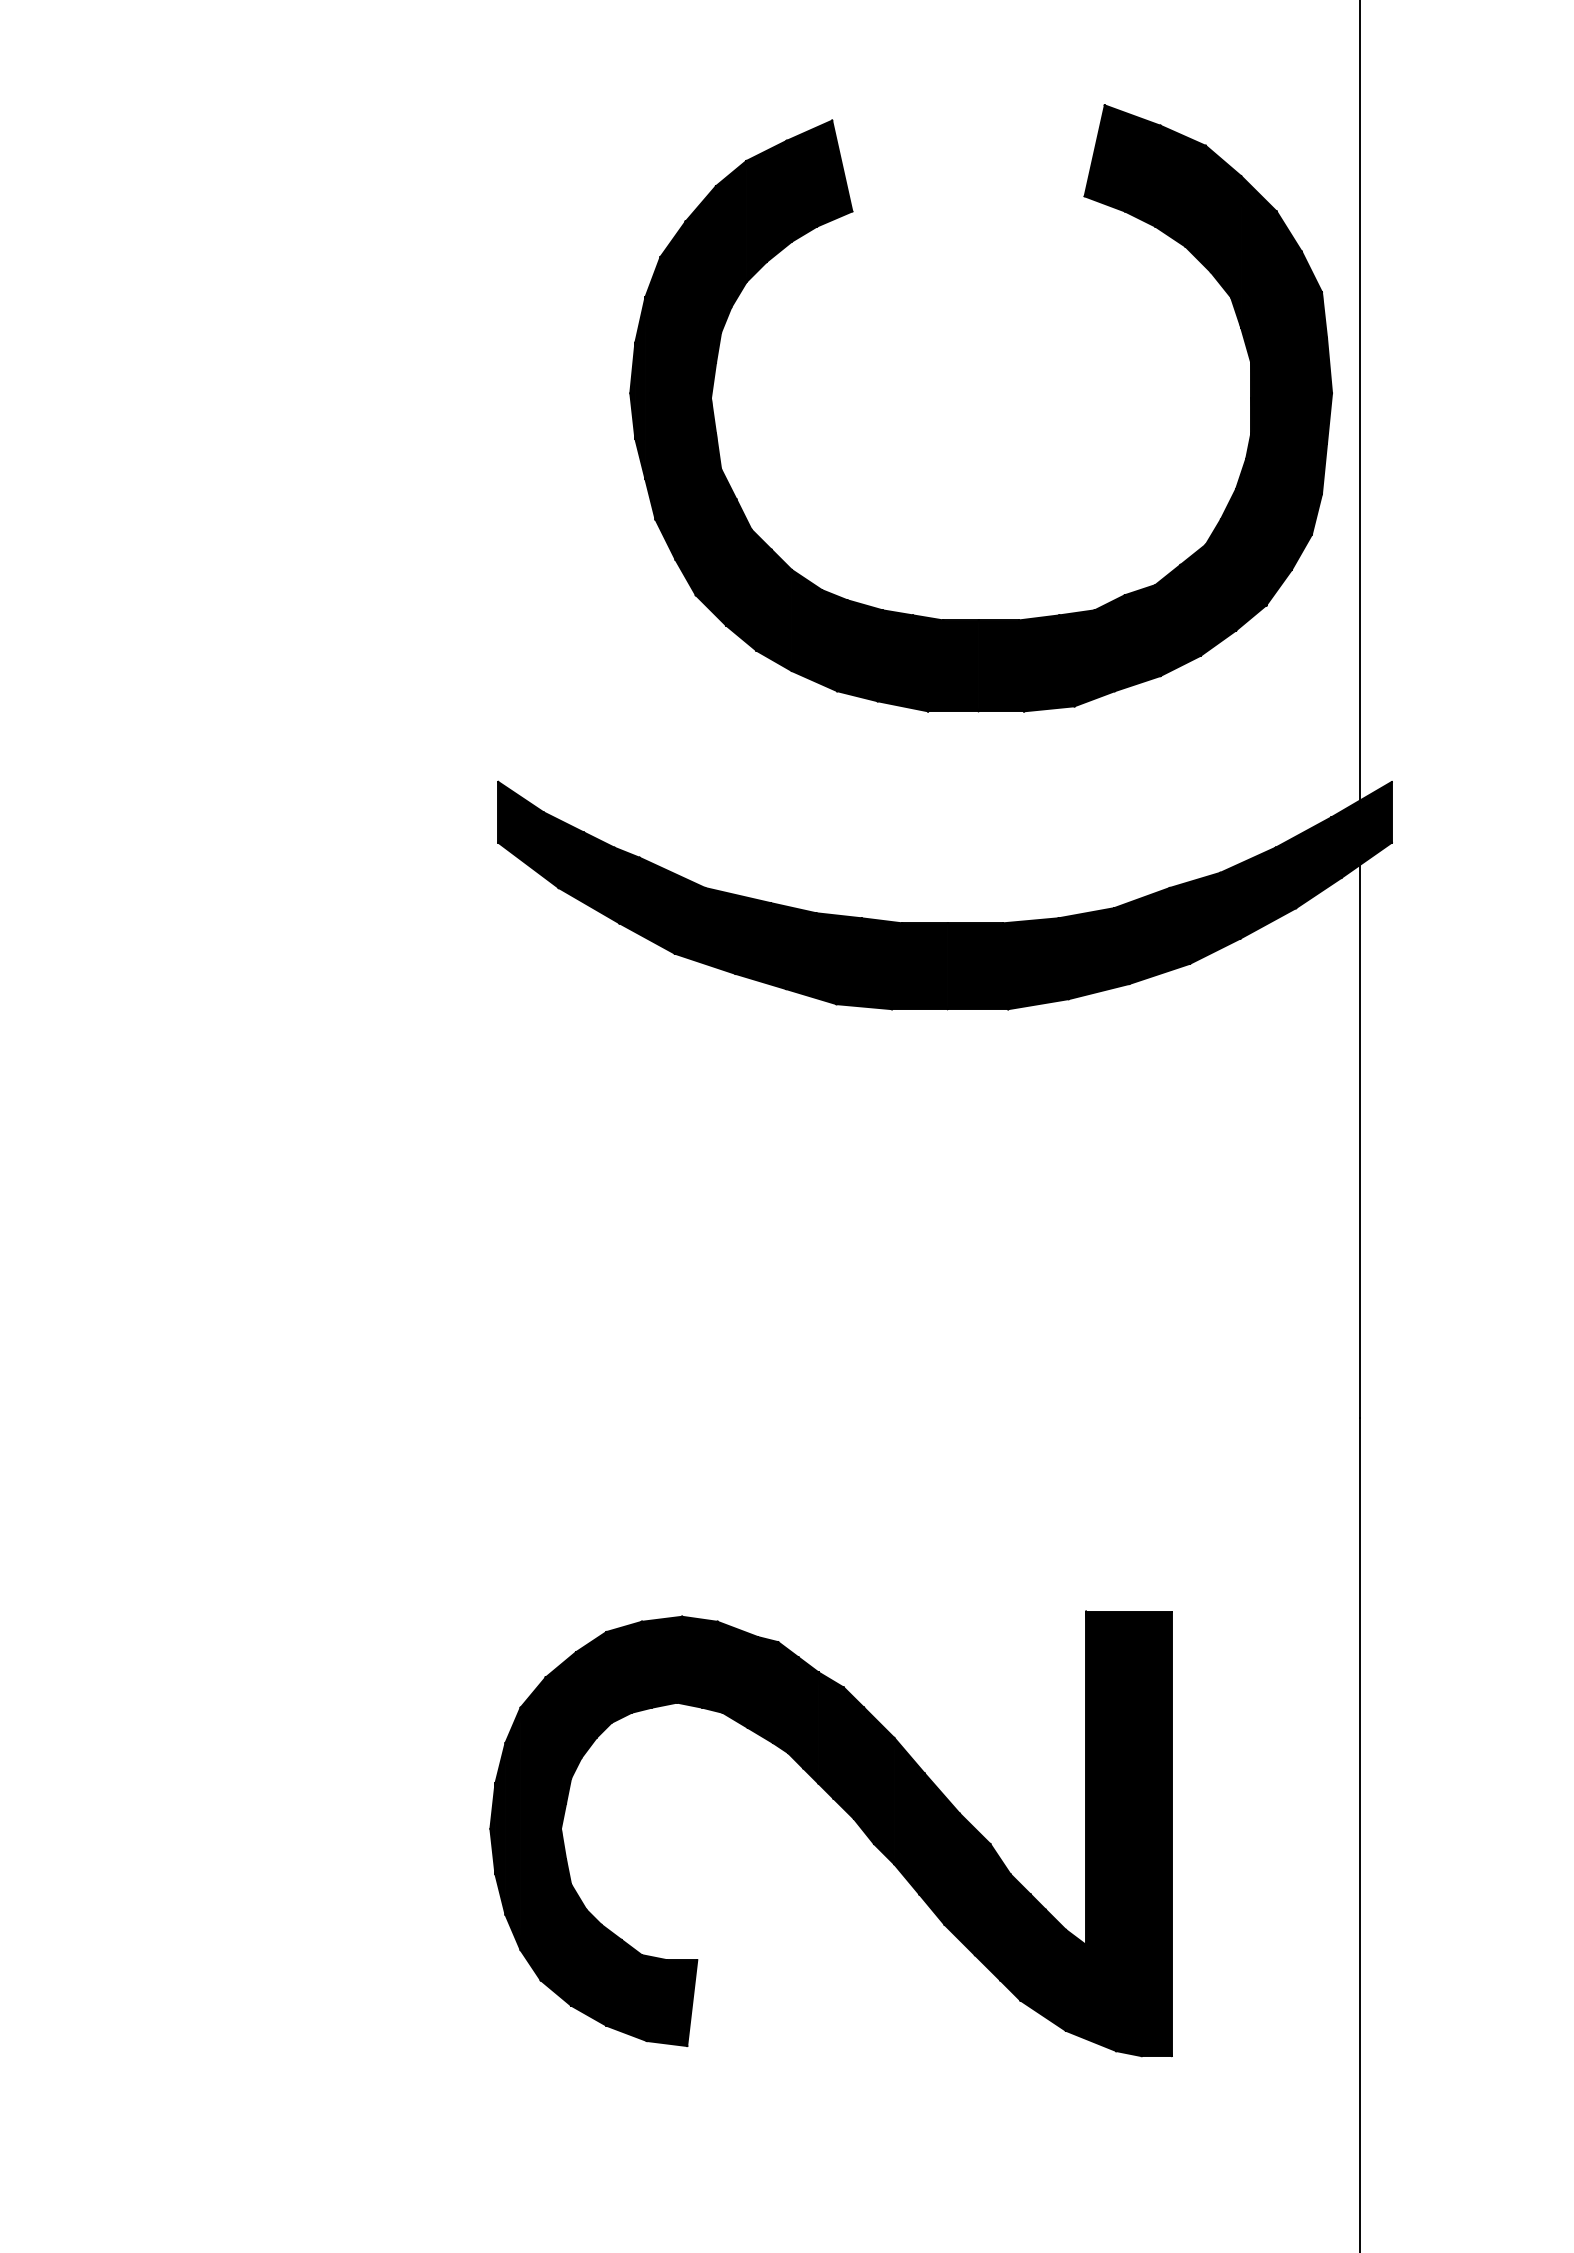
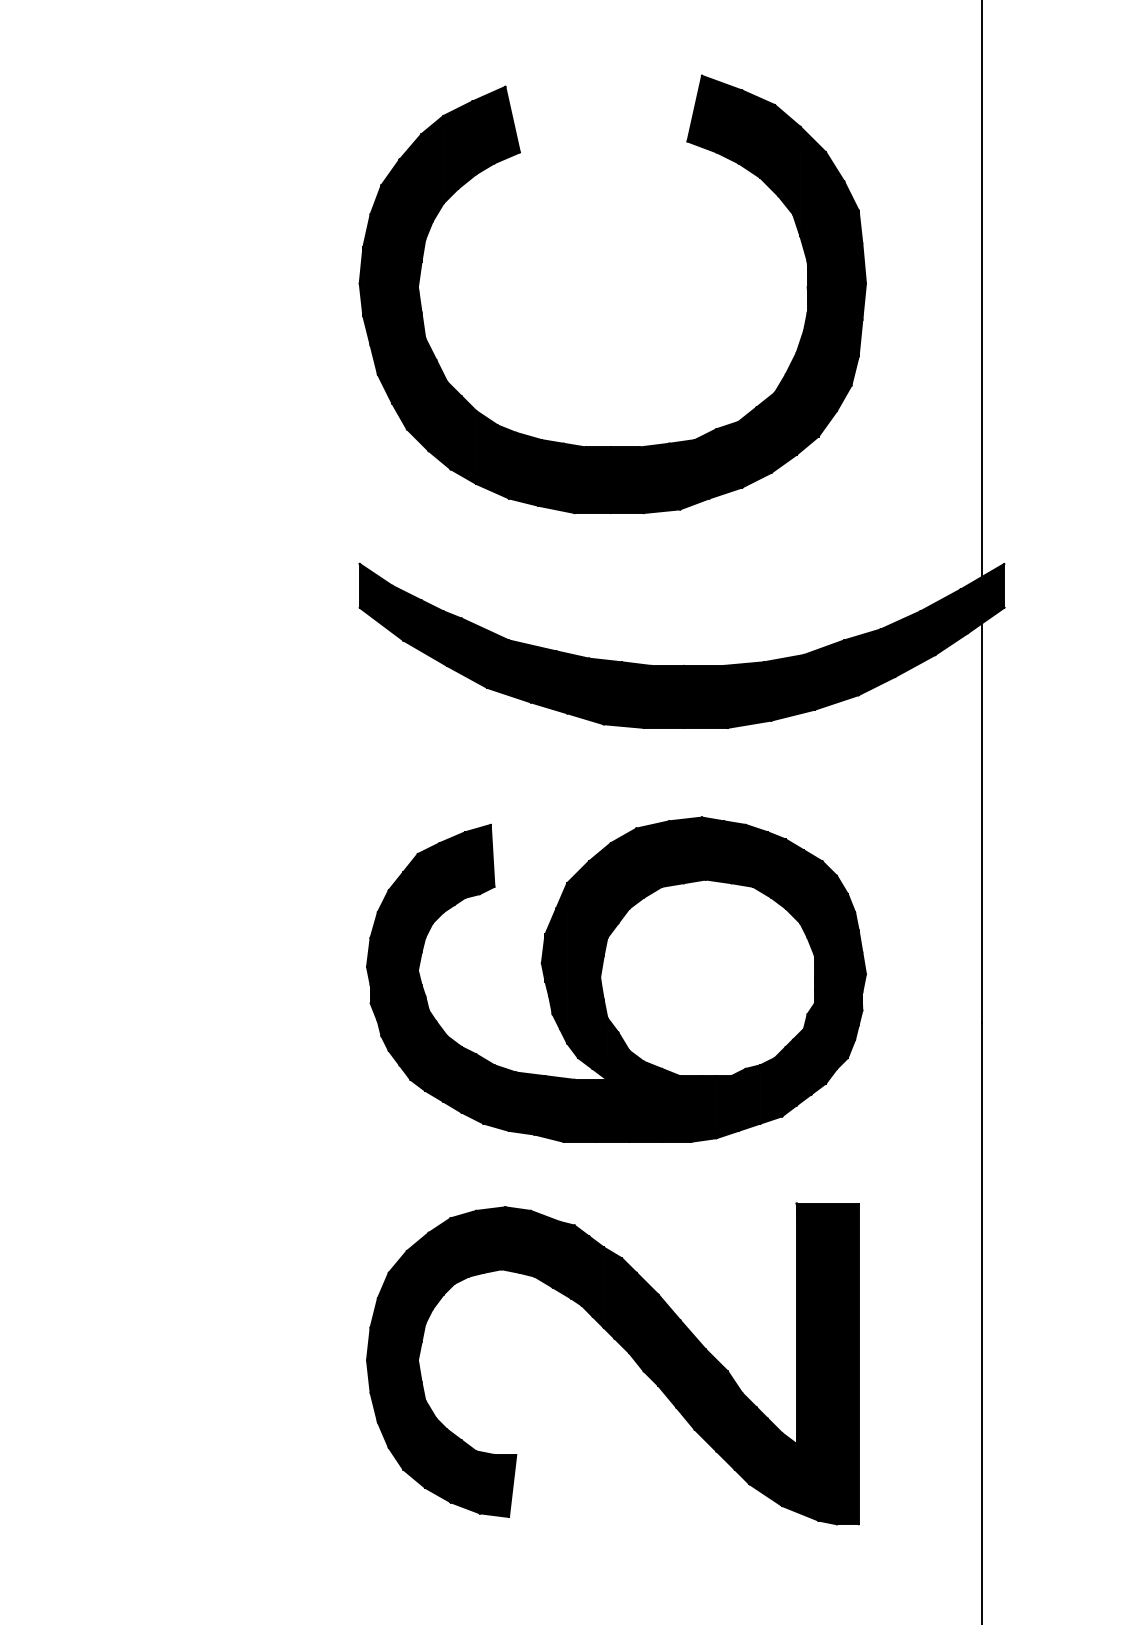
part: (980, 619) -> (612, 446), moved
part: (853, 1357) -> (615, 979), added
part: (848, 1814) -> (625, 1349), moved

